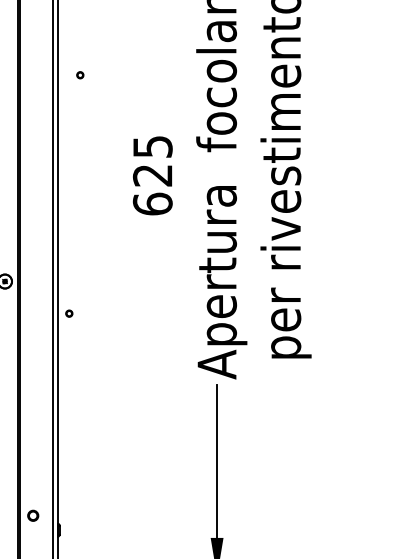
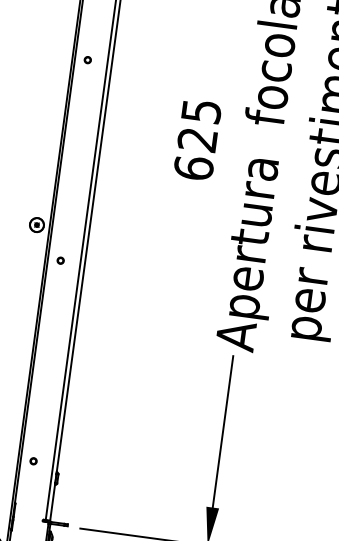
part: (80, 75) -> (87, 60), moved
part: (69, 313) -> (60, 260), moved
part: (33, 516) -> (33, 461), size x0.62

